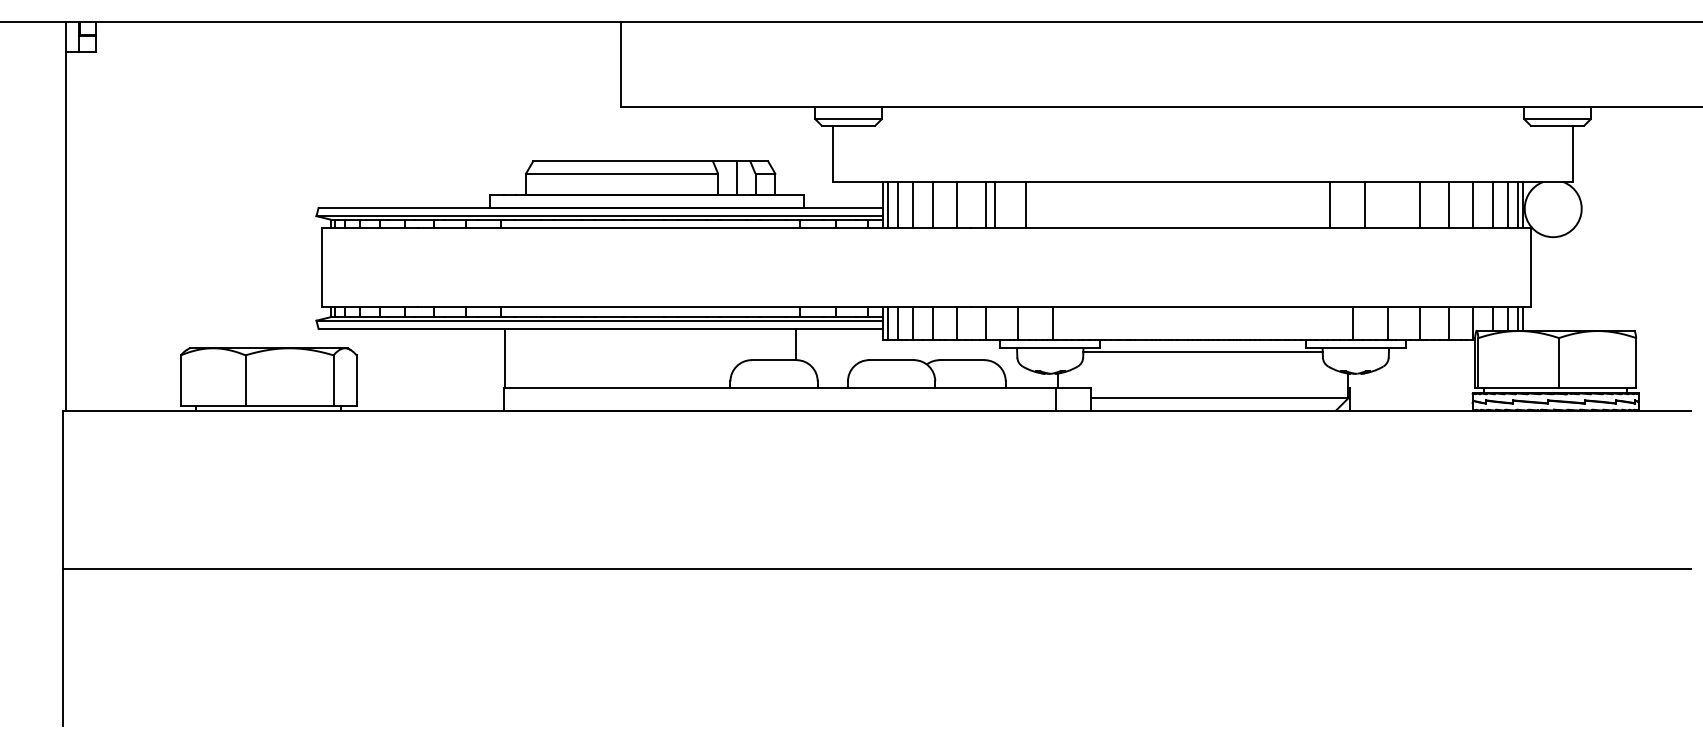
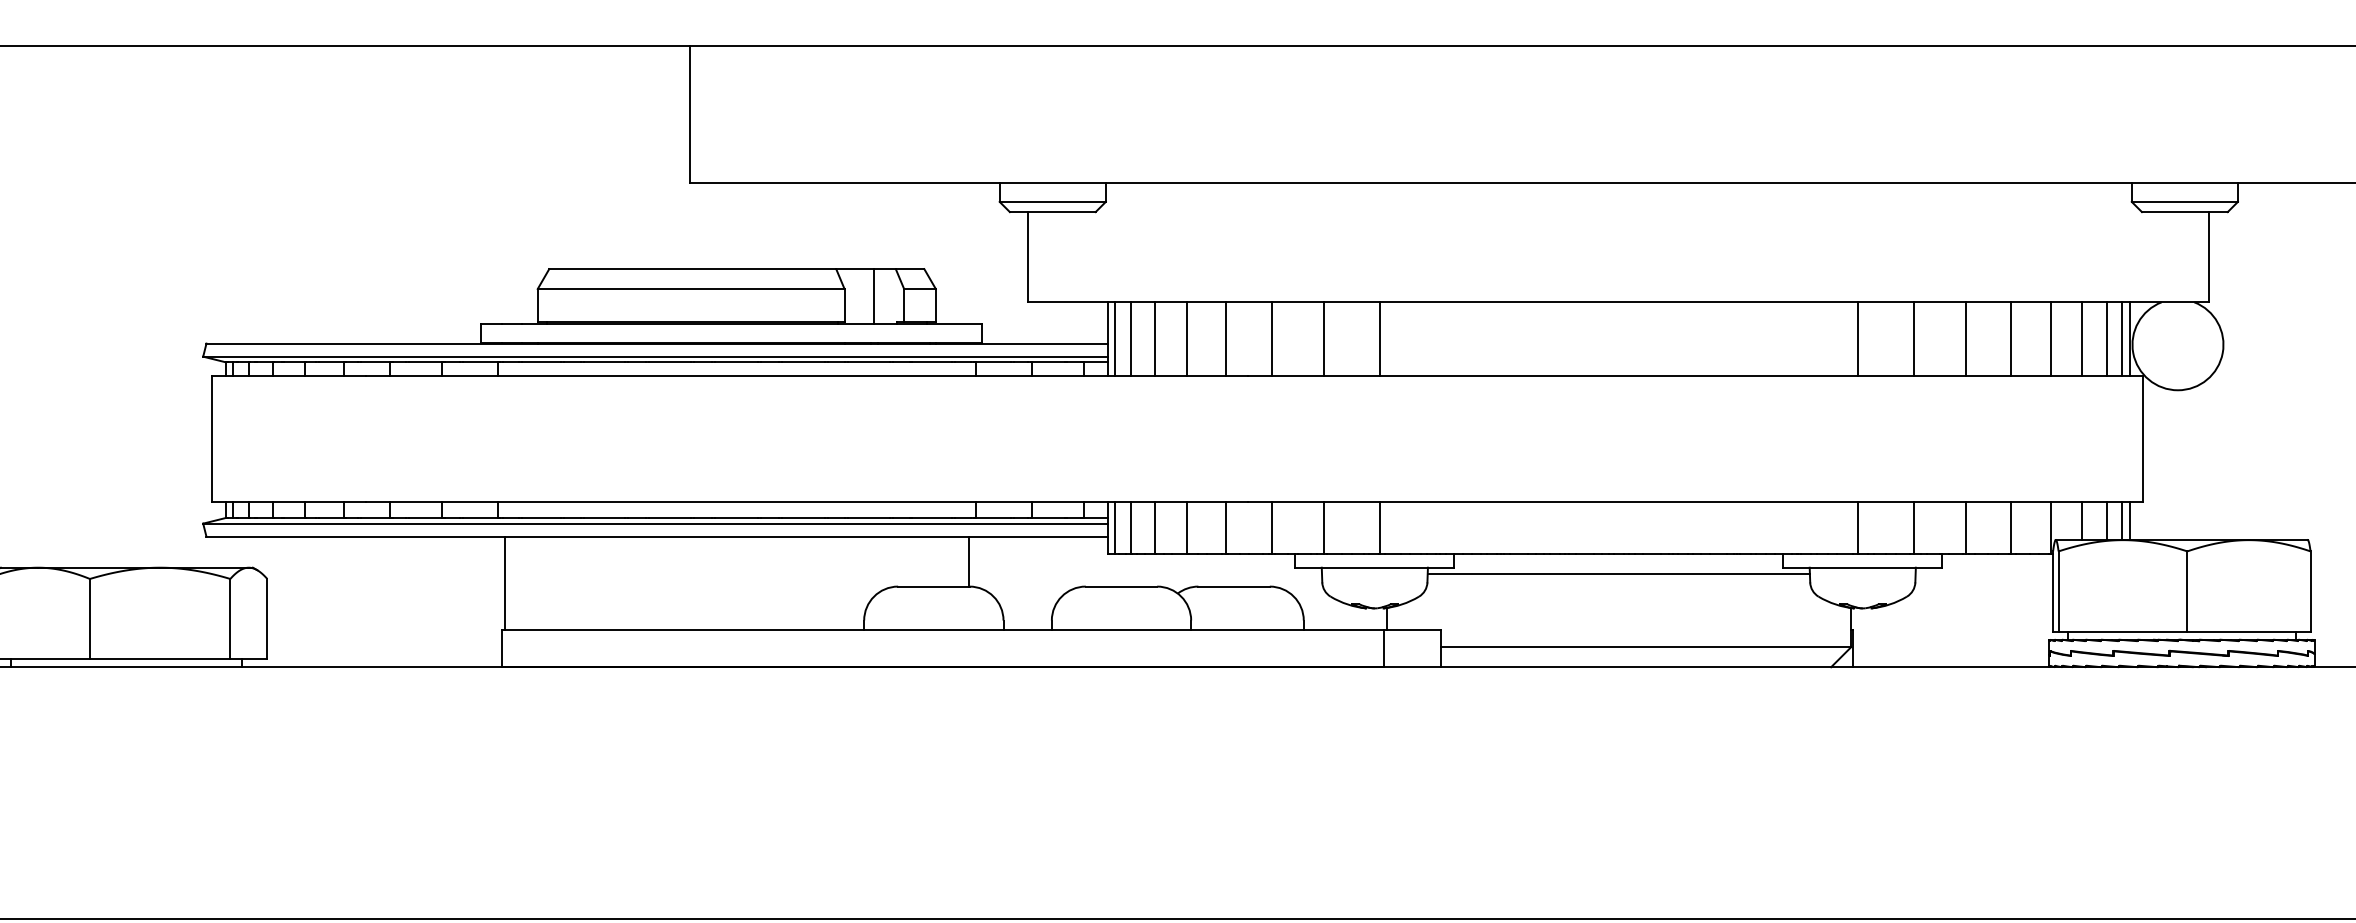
line: (995, 204) -> (1324, 338), moved
line: (1026, 204) -> (1380, 338), moved
line: (1329, 204) -> (1857, 338), moved
line: (1364, 204) -> (1913, 338), moved

